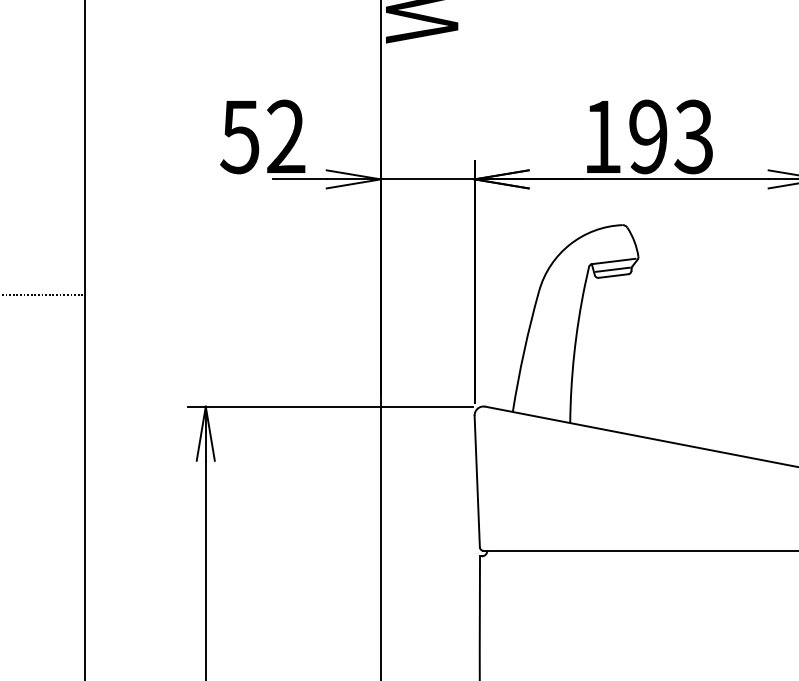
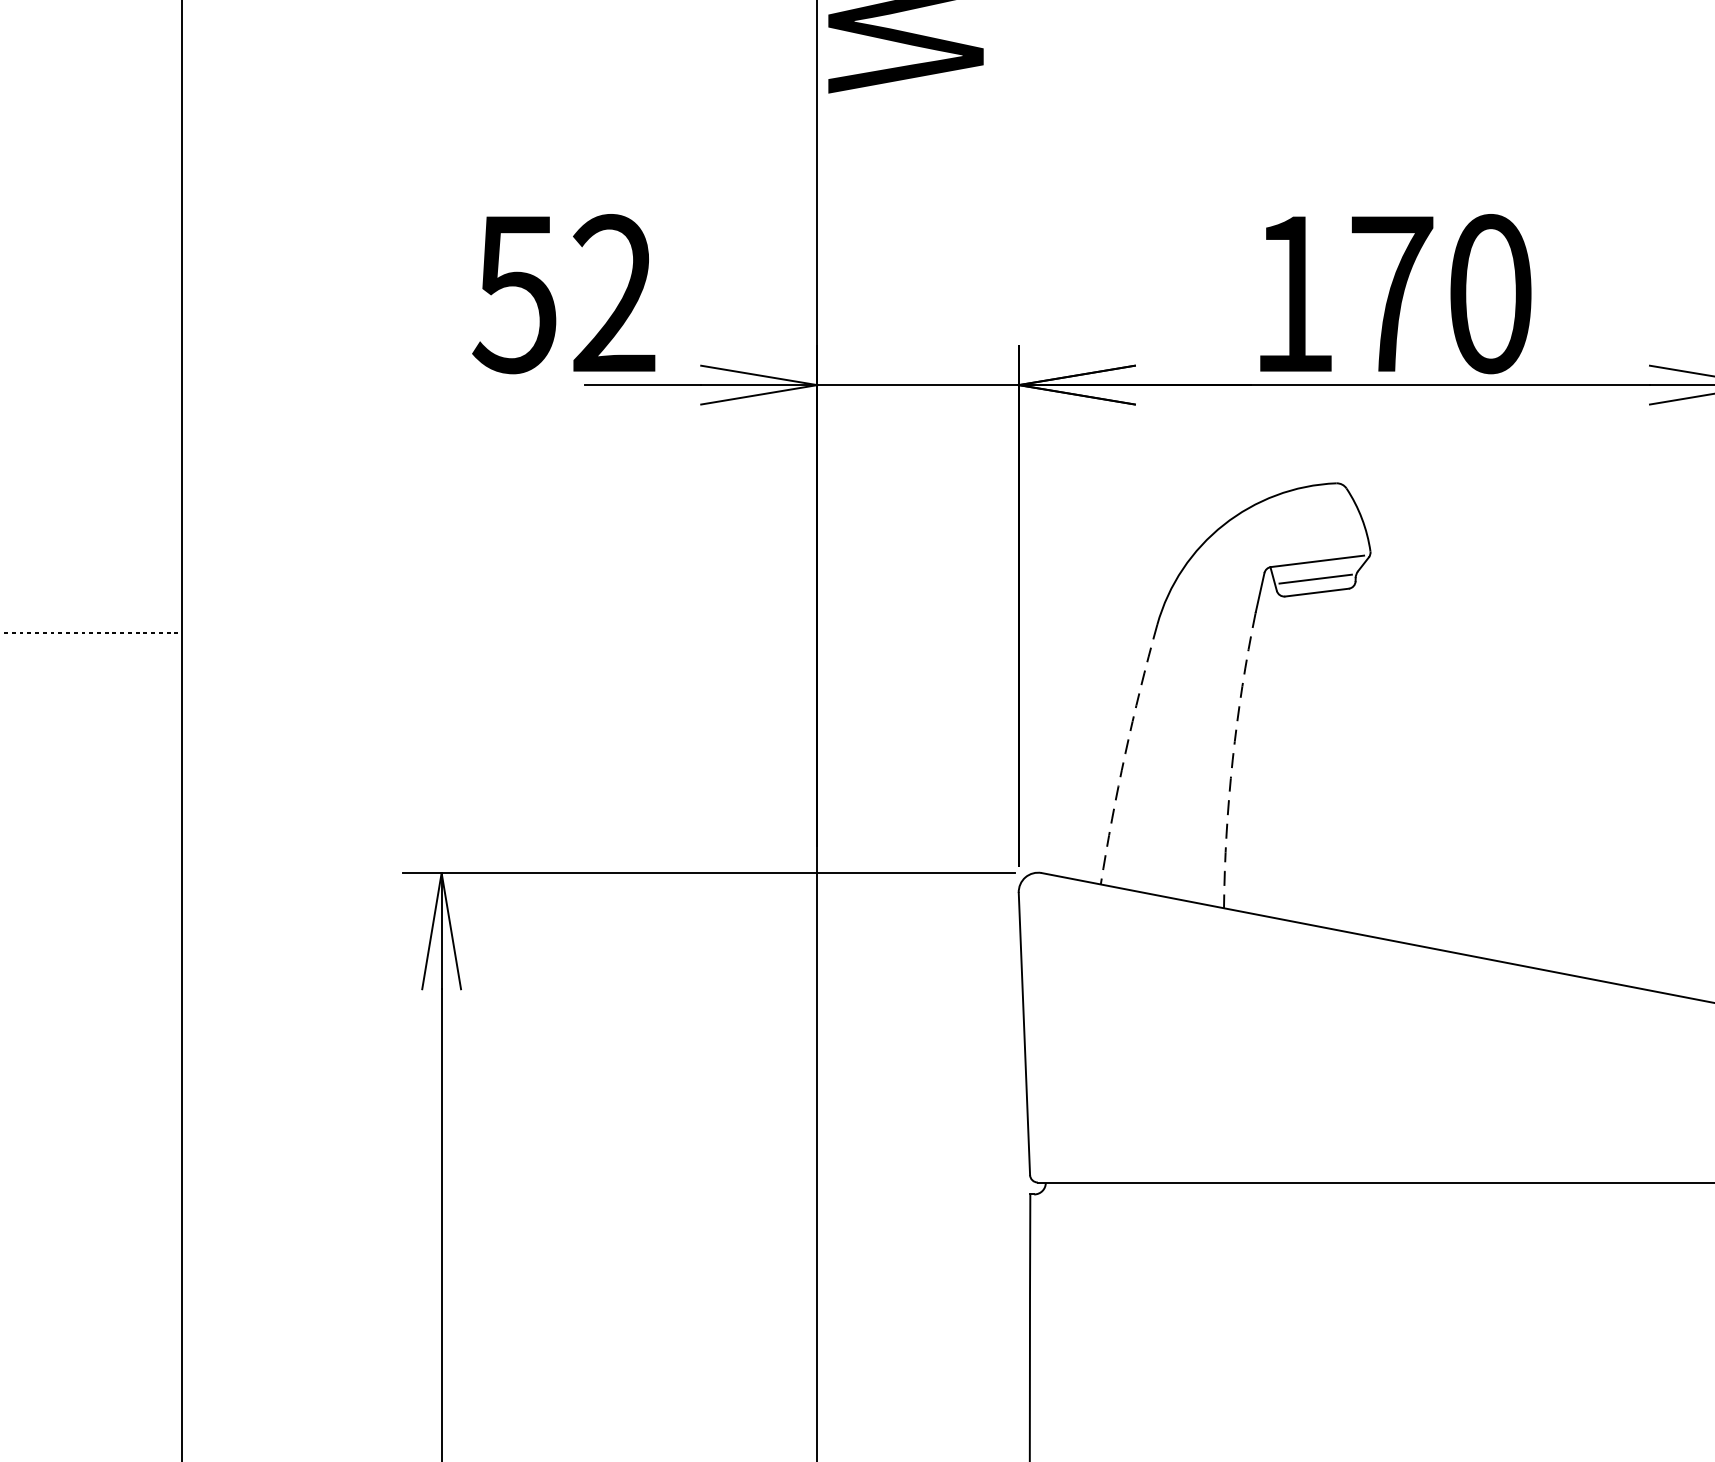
text: (671, 136) -> (1441, 293), 193 -> 170
arc: (524, 351) -> (1125, 754), solid -> dashed
arc: (574, 354) -> (1233, 761), solid -> dashed

